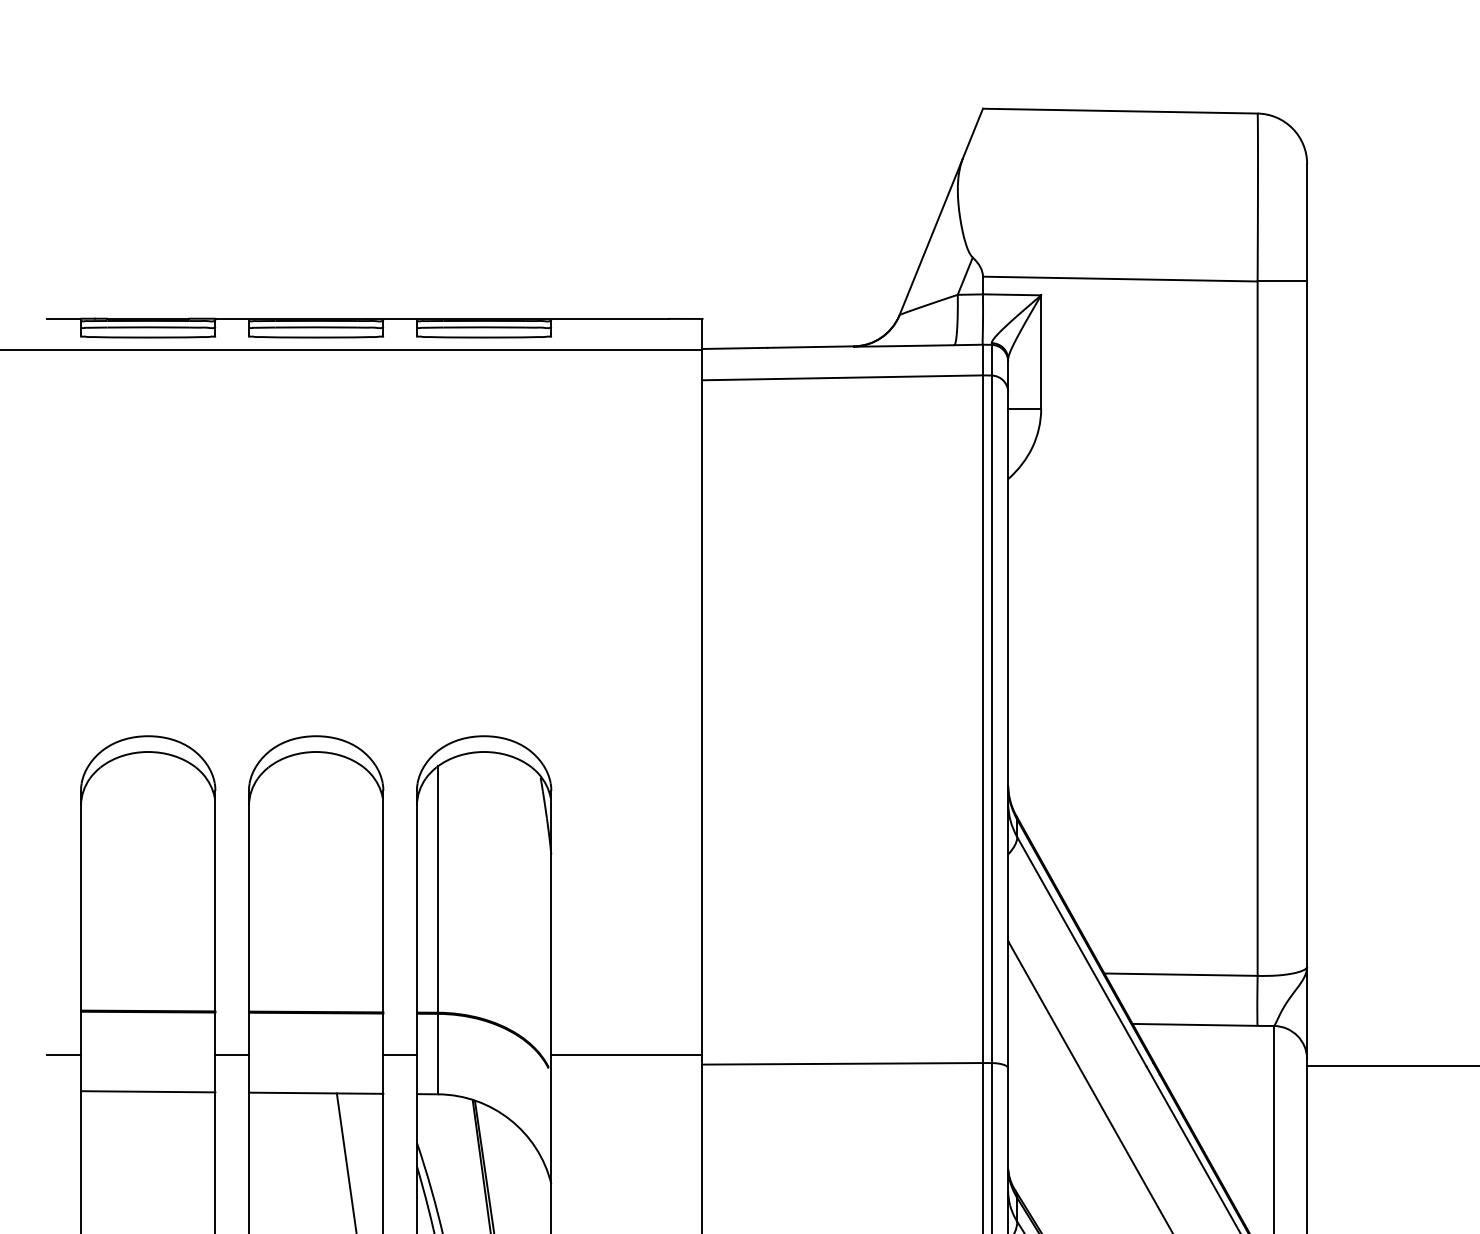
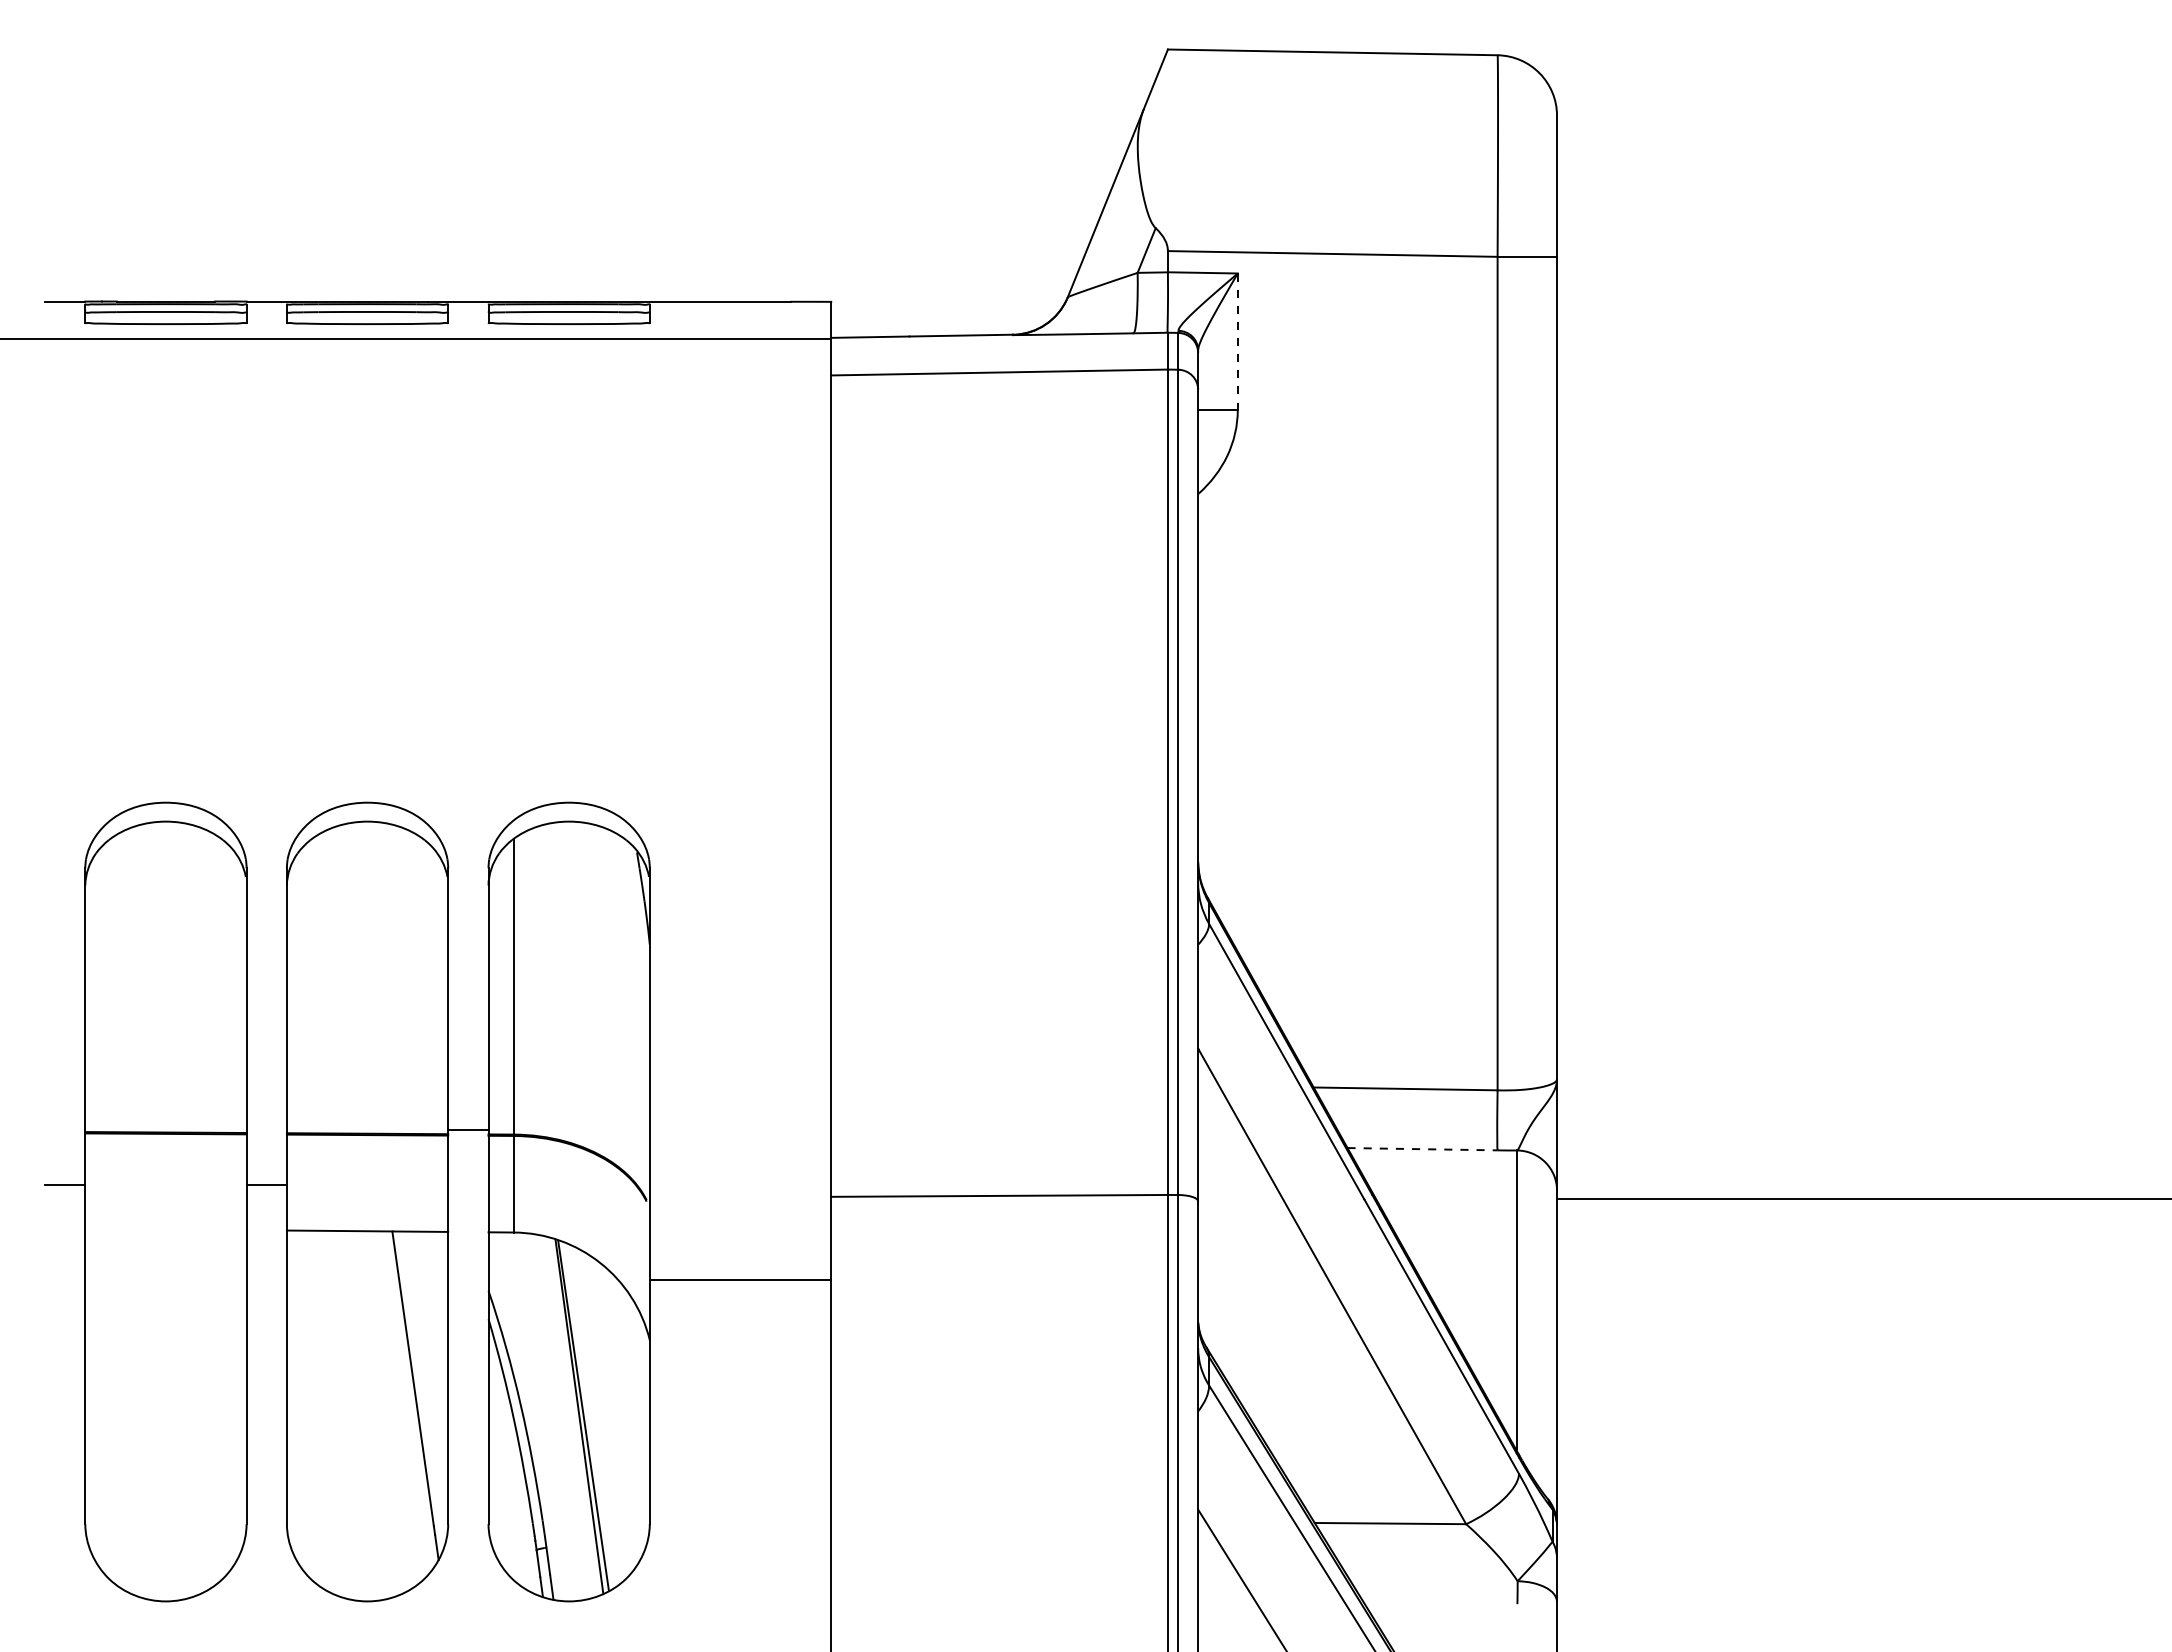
line: (1040, 352) -> (1237, 342), solid -> dashed
line: (1195, 1025) -> (1423, 1149), solid -> dashed
line: (400, 1055) -> (468, 1130), moved
line: (626, 1055) -> (740, 1280), moved
line: (147, 1091) -> (165, 1229), removed

